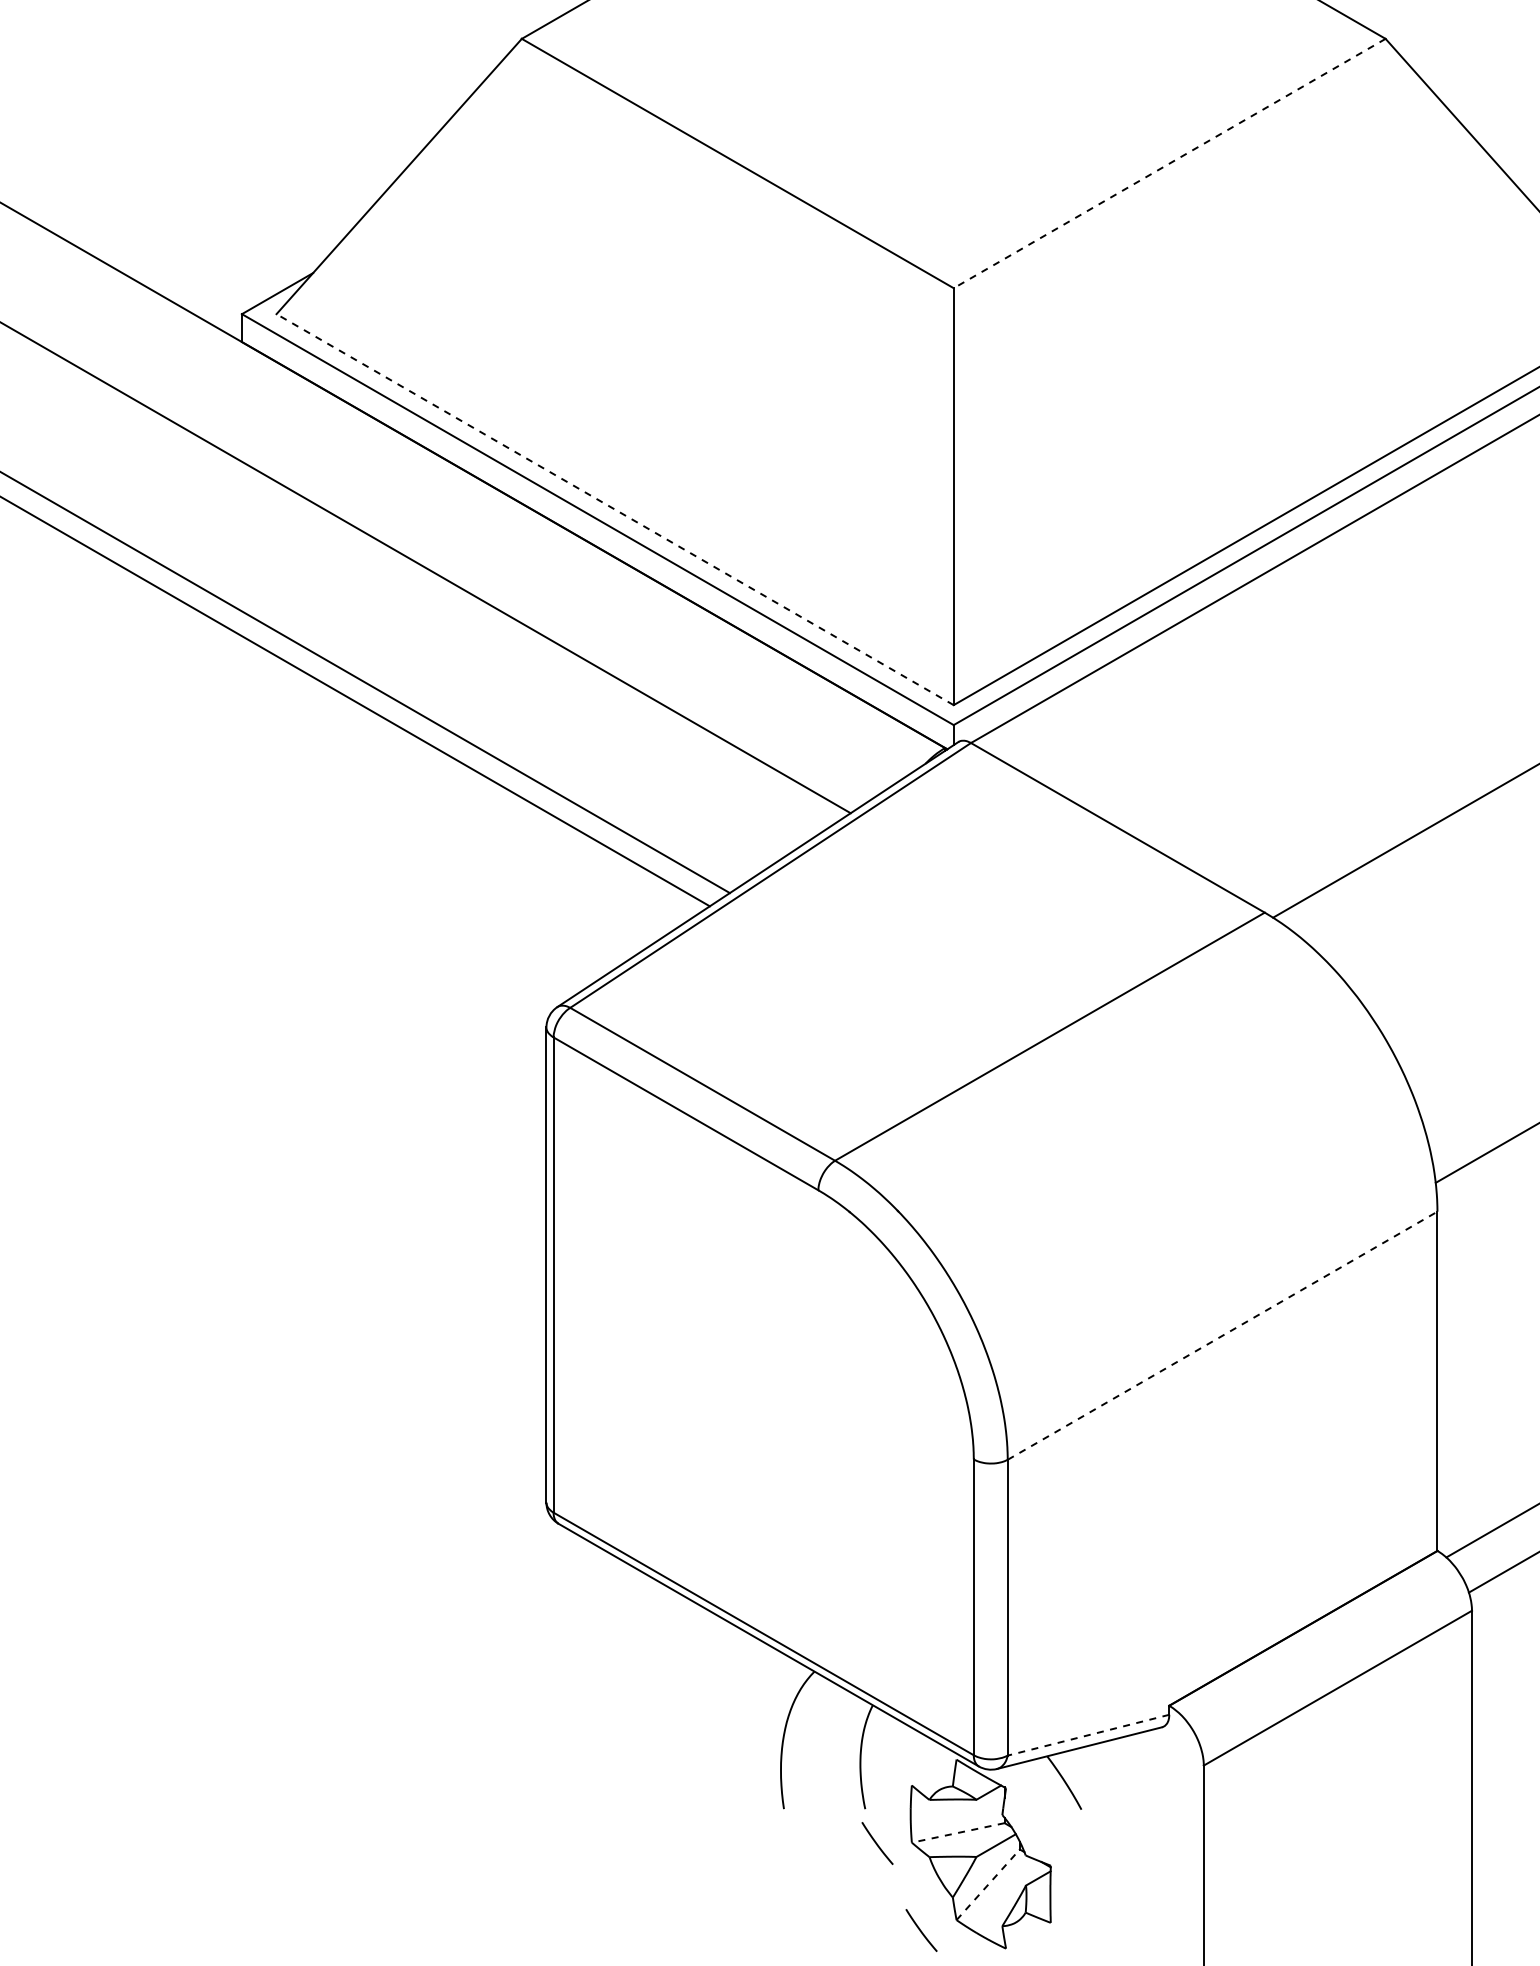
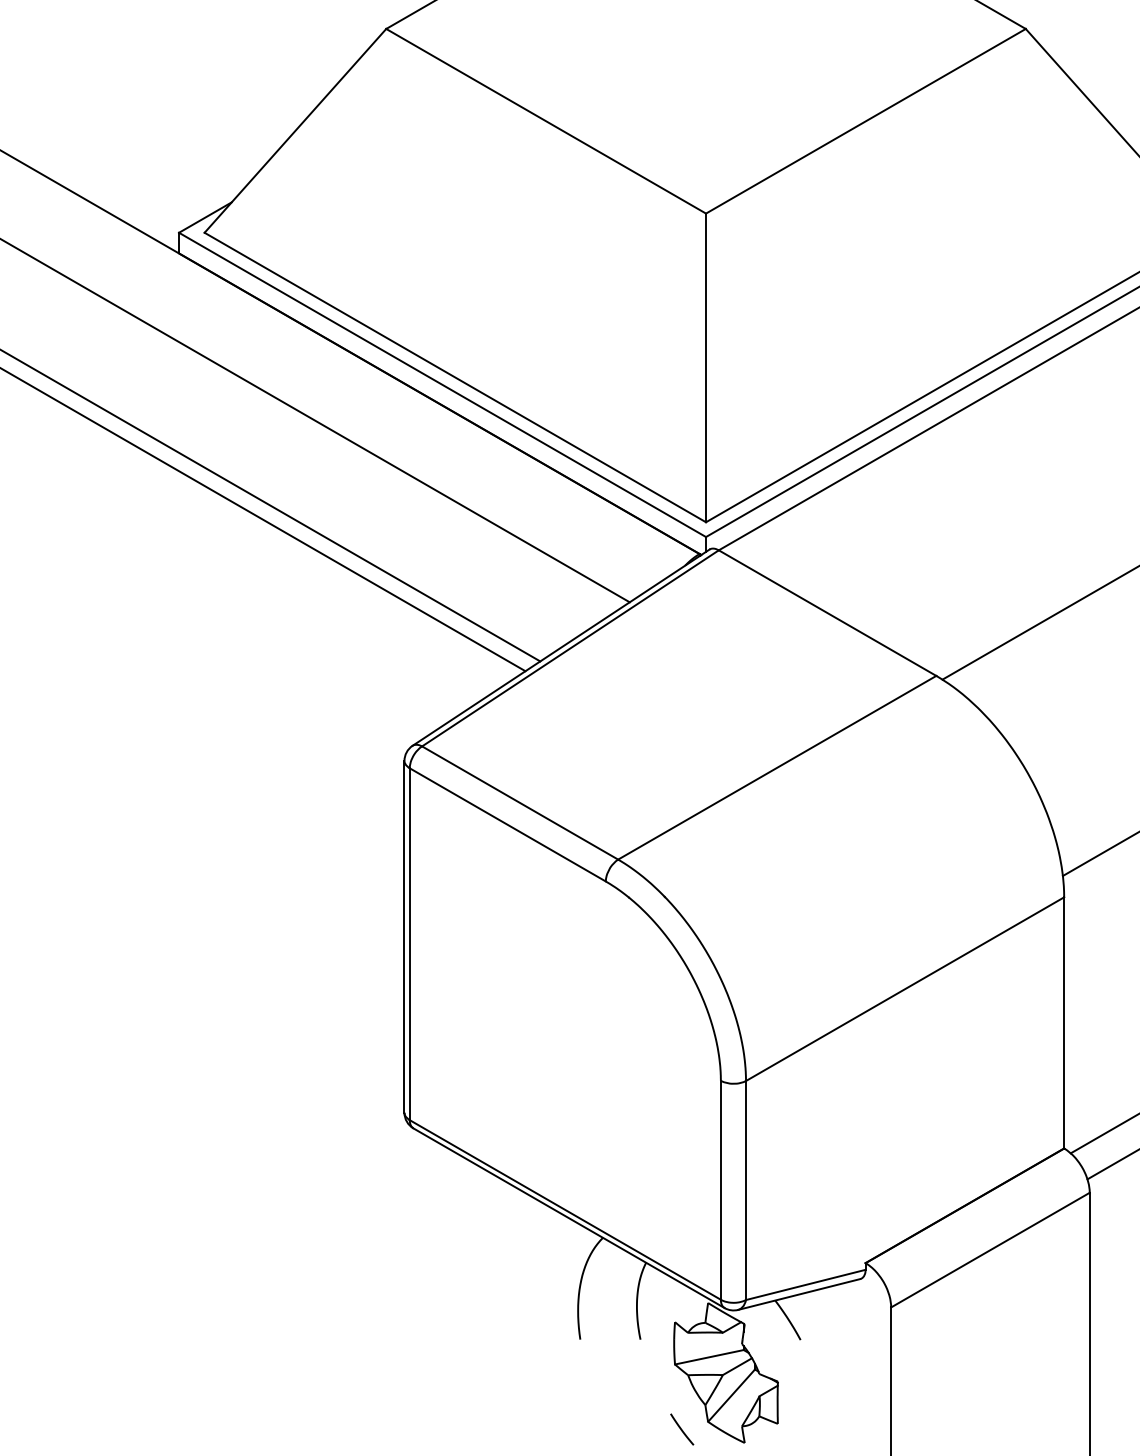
line: (1169, 163) -> (865, 121), dashed -> solid
line: (615, 509) -> (455, 377), dashed -> solid
line: (1223, 1335) -> (905, 988), dashed -> solid
line: (1088, 1735) -> (805, 1285), dashed -> solid
line: (957, 1833) -> (708, 1357), dashed -> solid
line: (877, 1843) -> (649, 1365), removed
line: (988, 1884) -> (731, 1395), dashed -> solid

